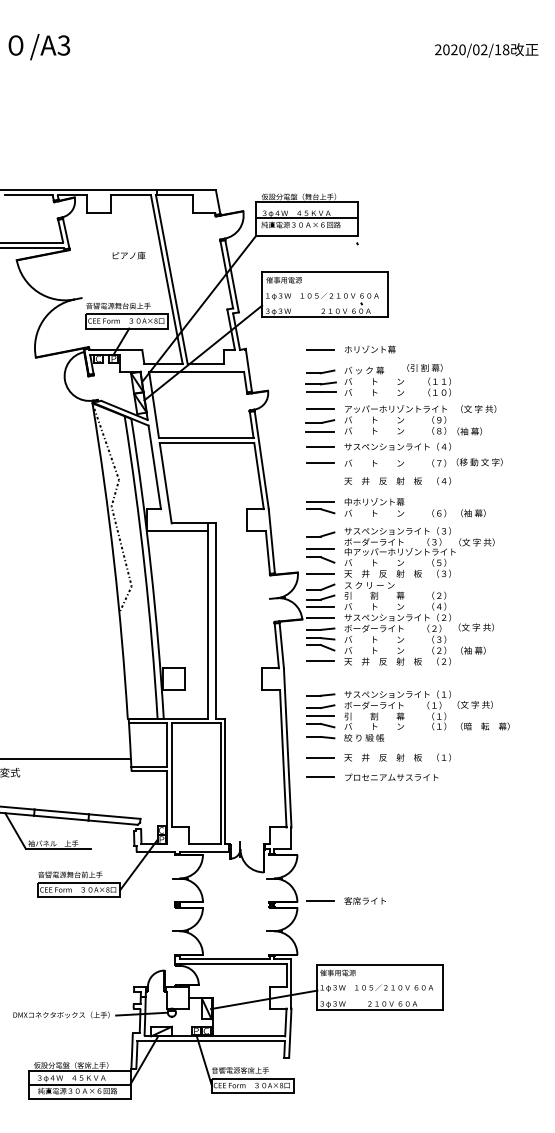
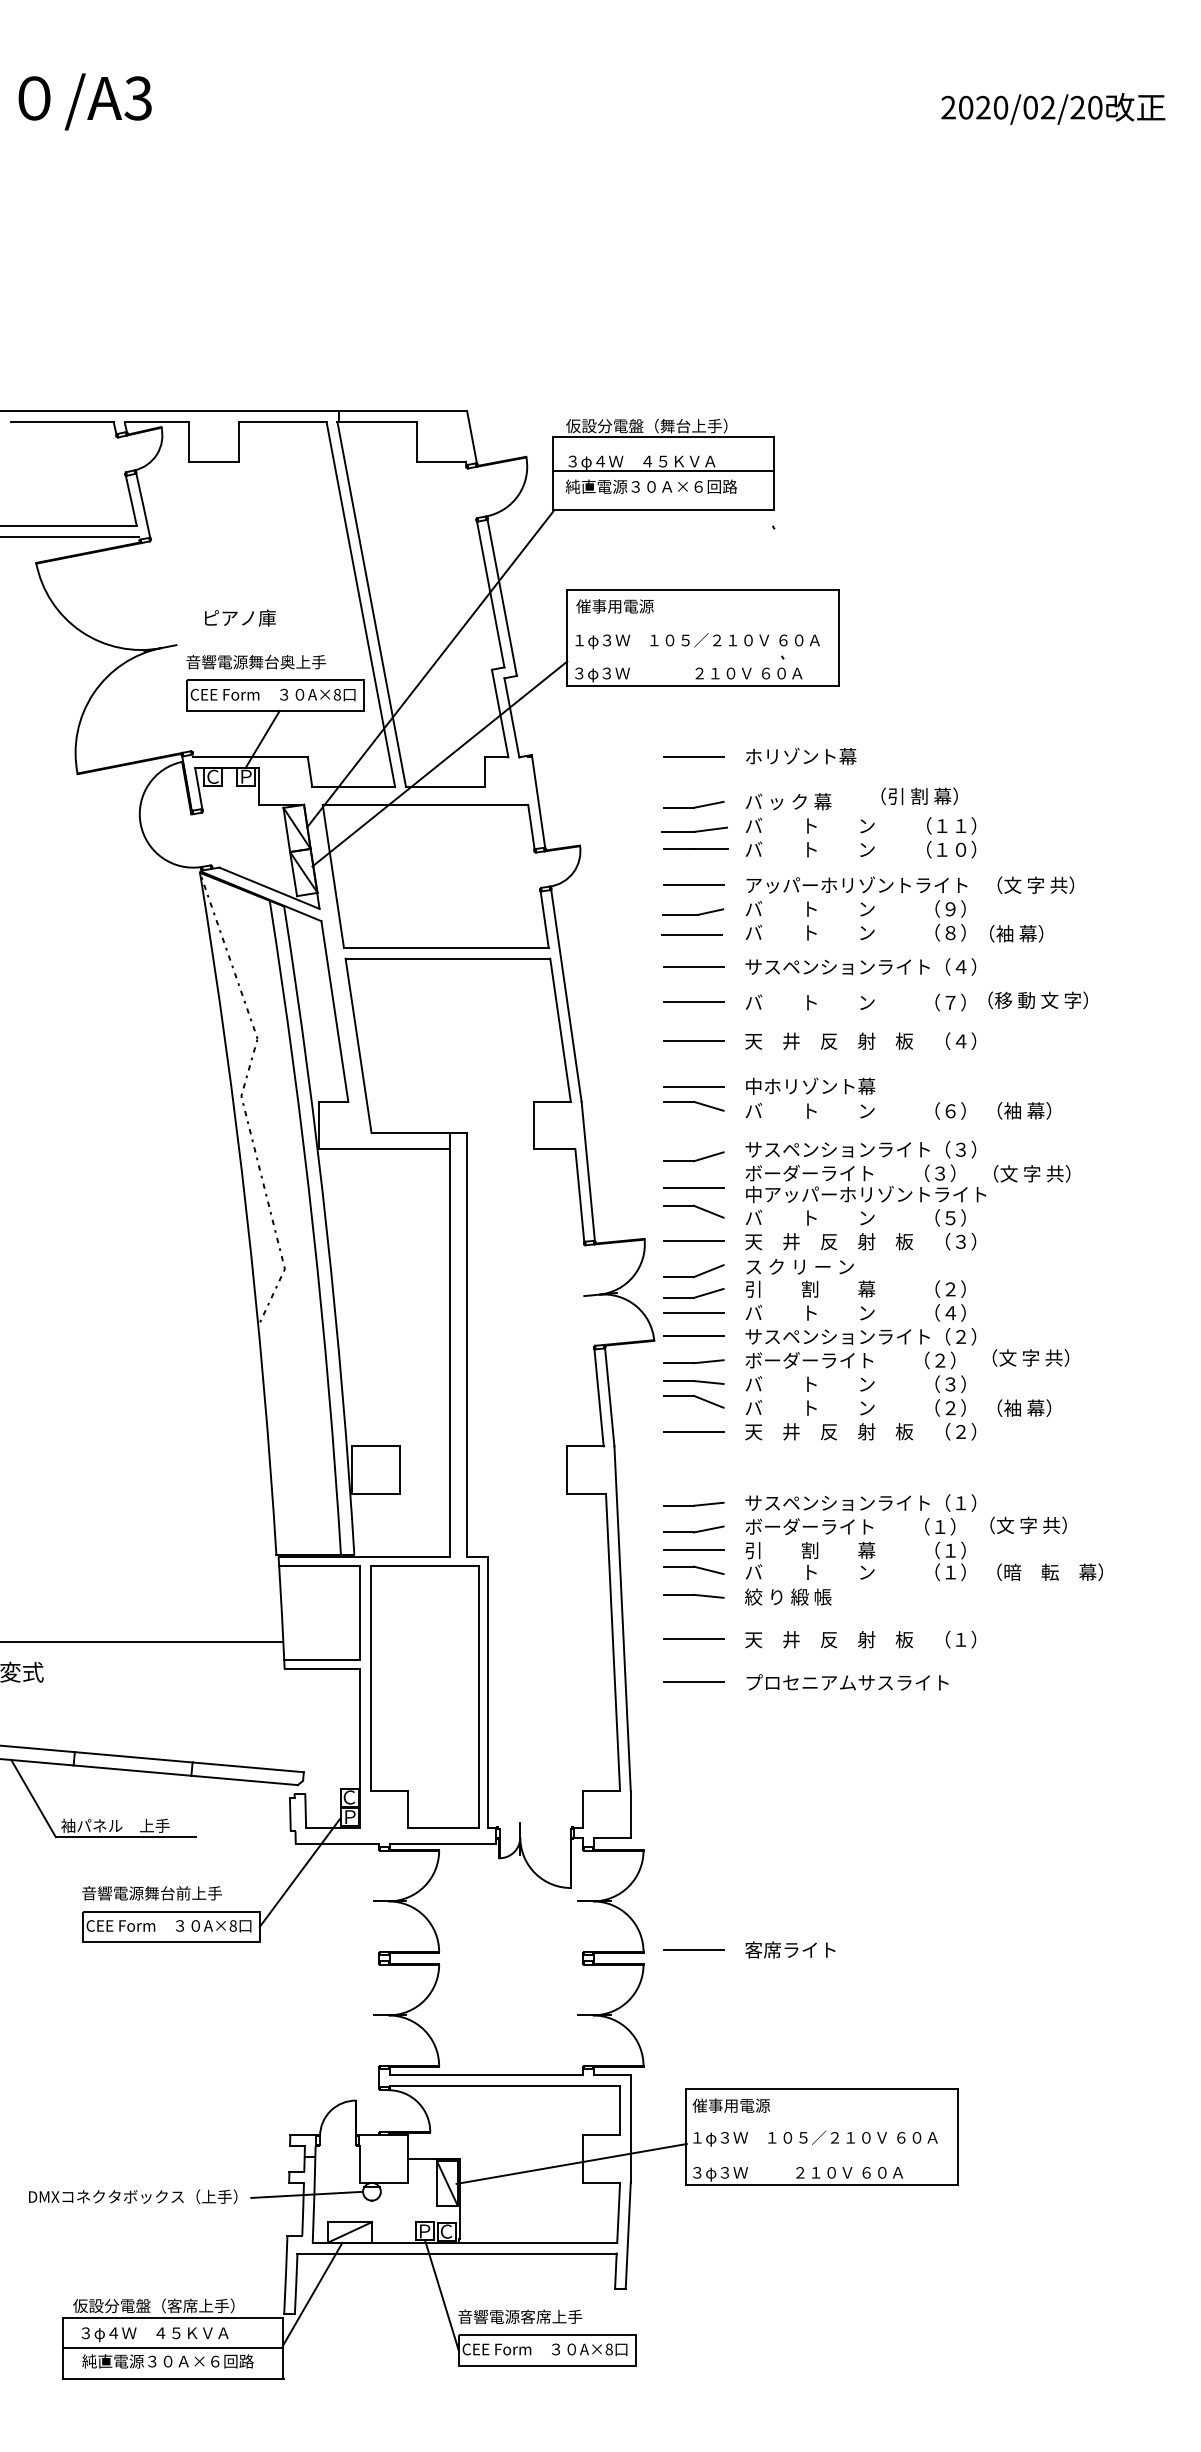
text: (501, 49) -> (1085, 107), 2020/02/18 -> 2020/02/20
text: (128, 255) -> (239, 617), moved
line: (320, 481) -> (693, 1042), added

